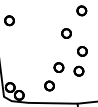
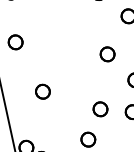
part: (23, 53) -> (42, 92), added

